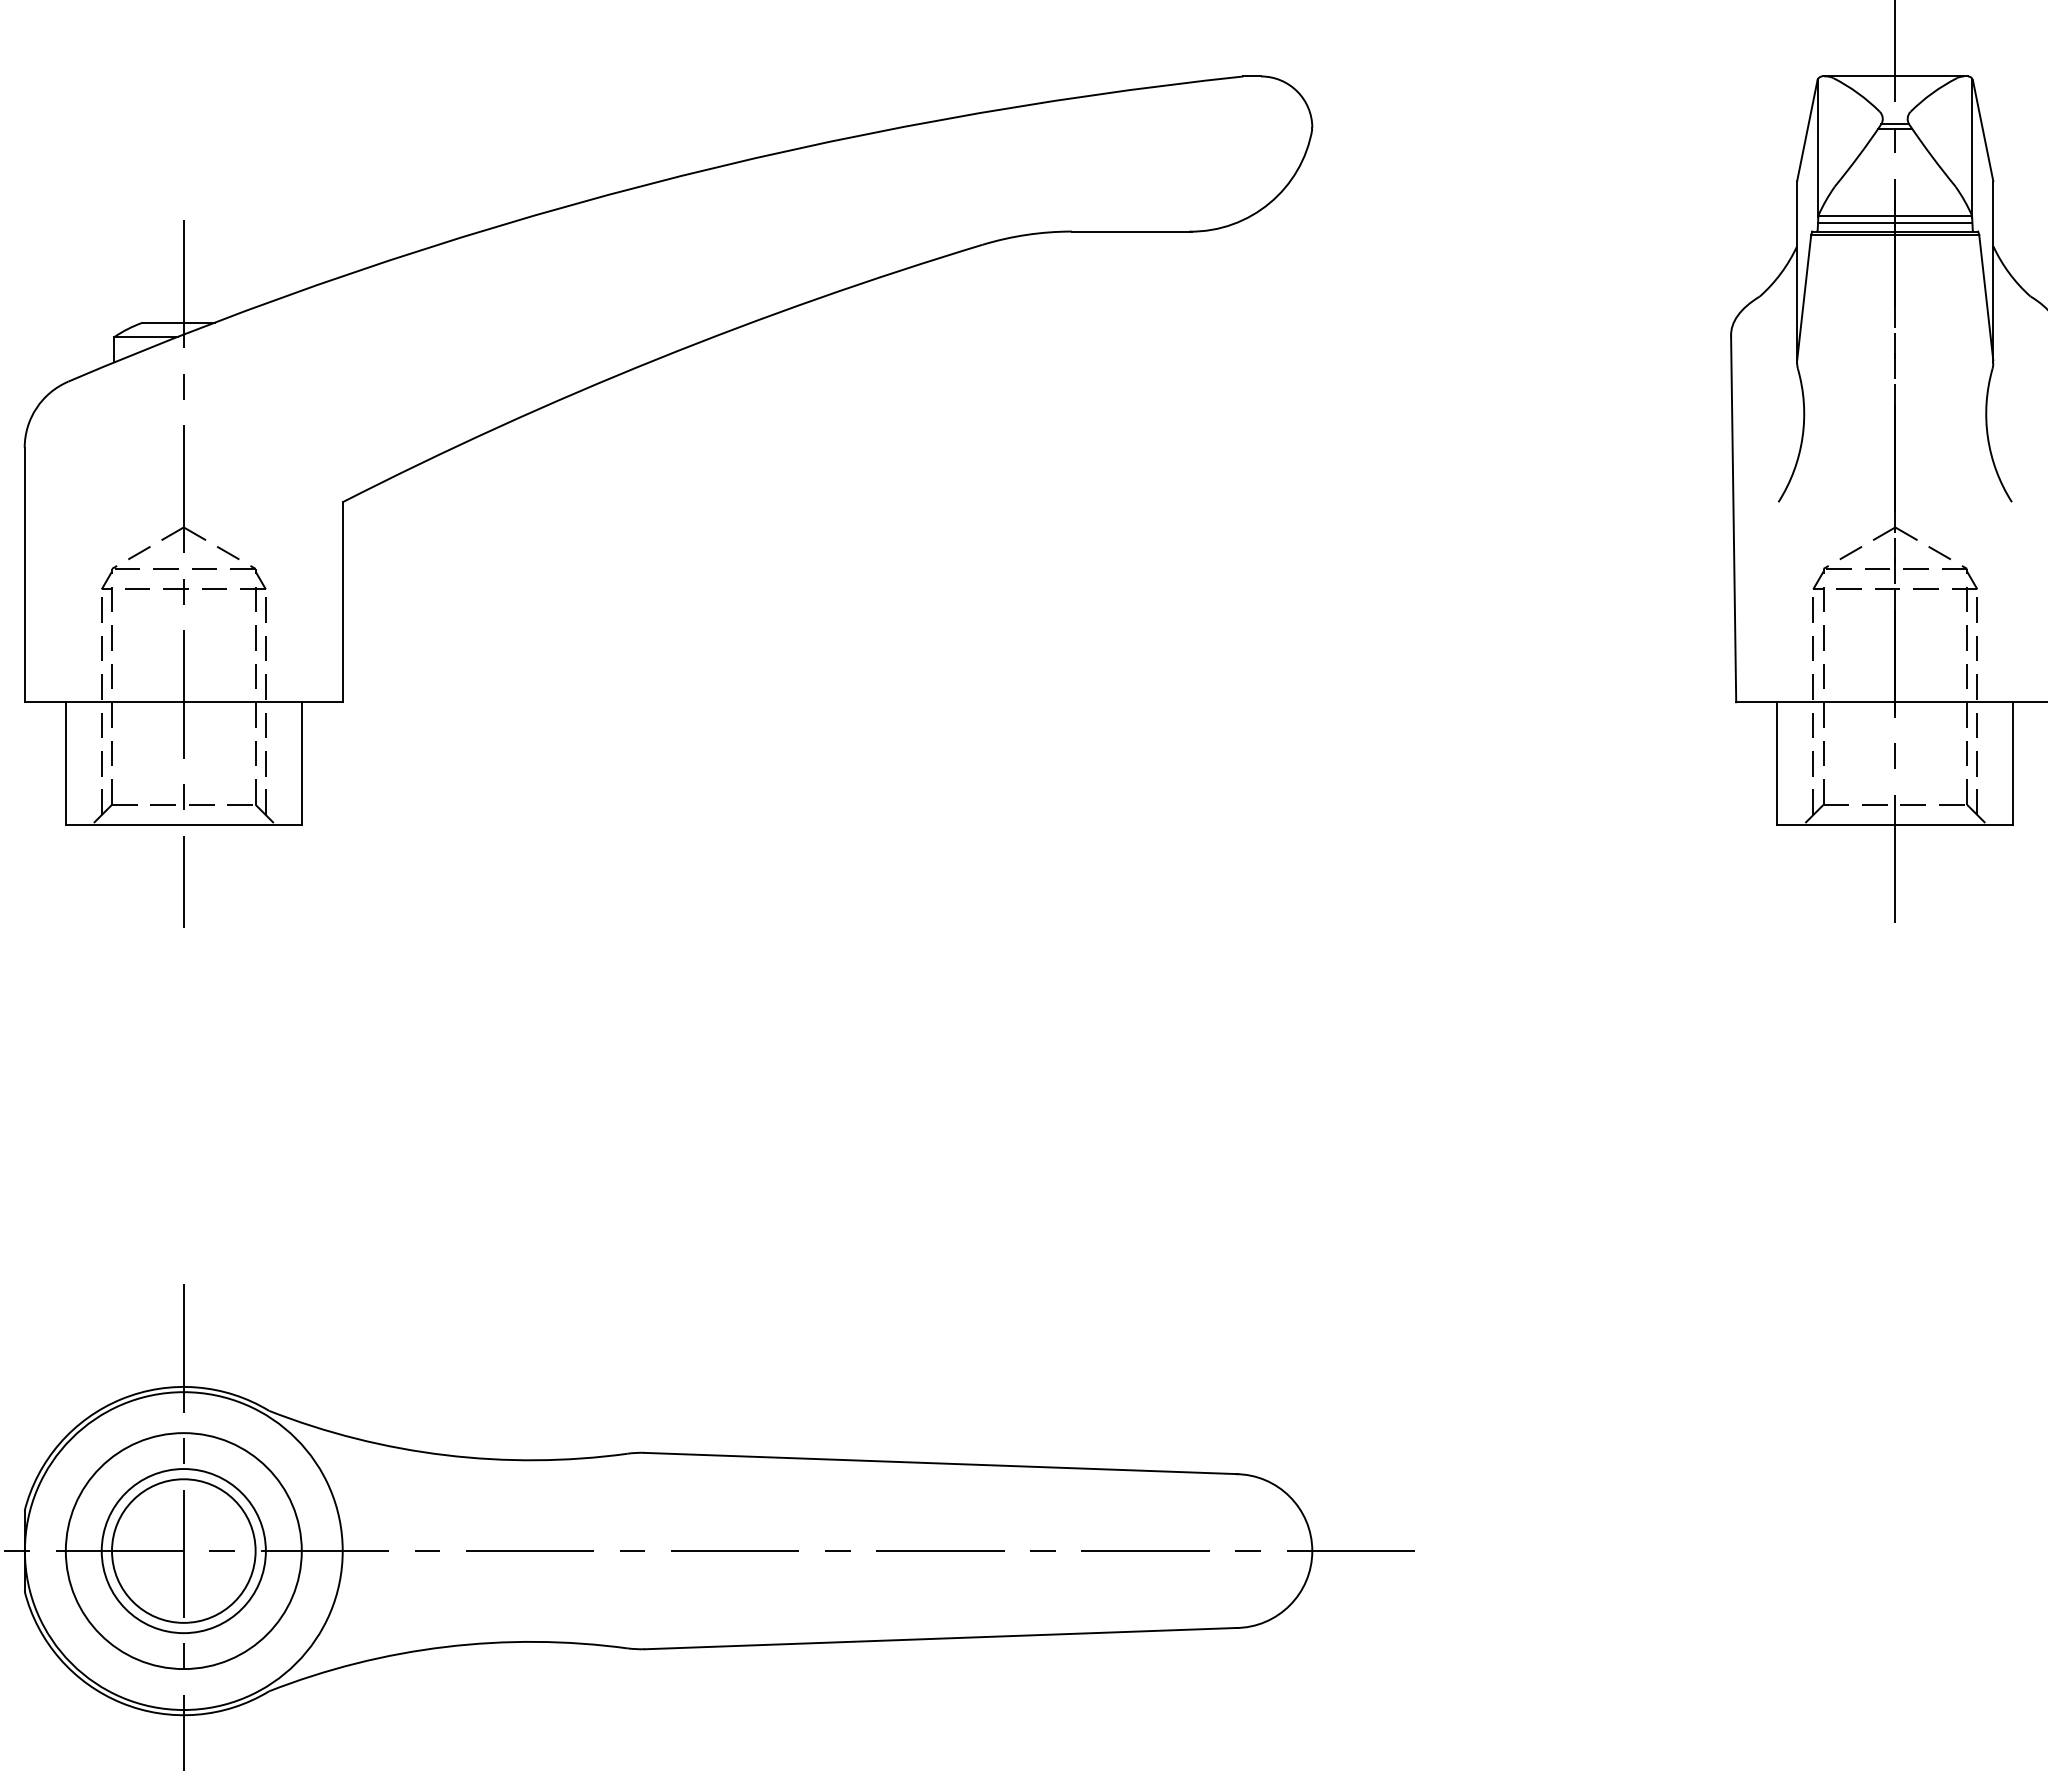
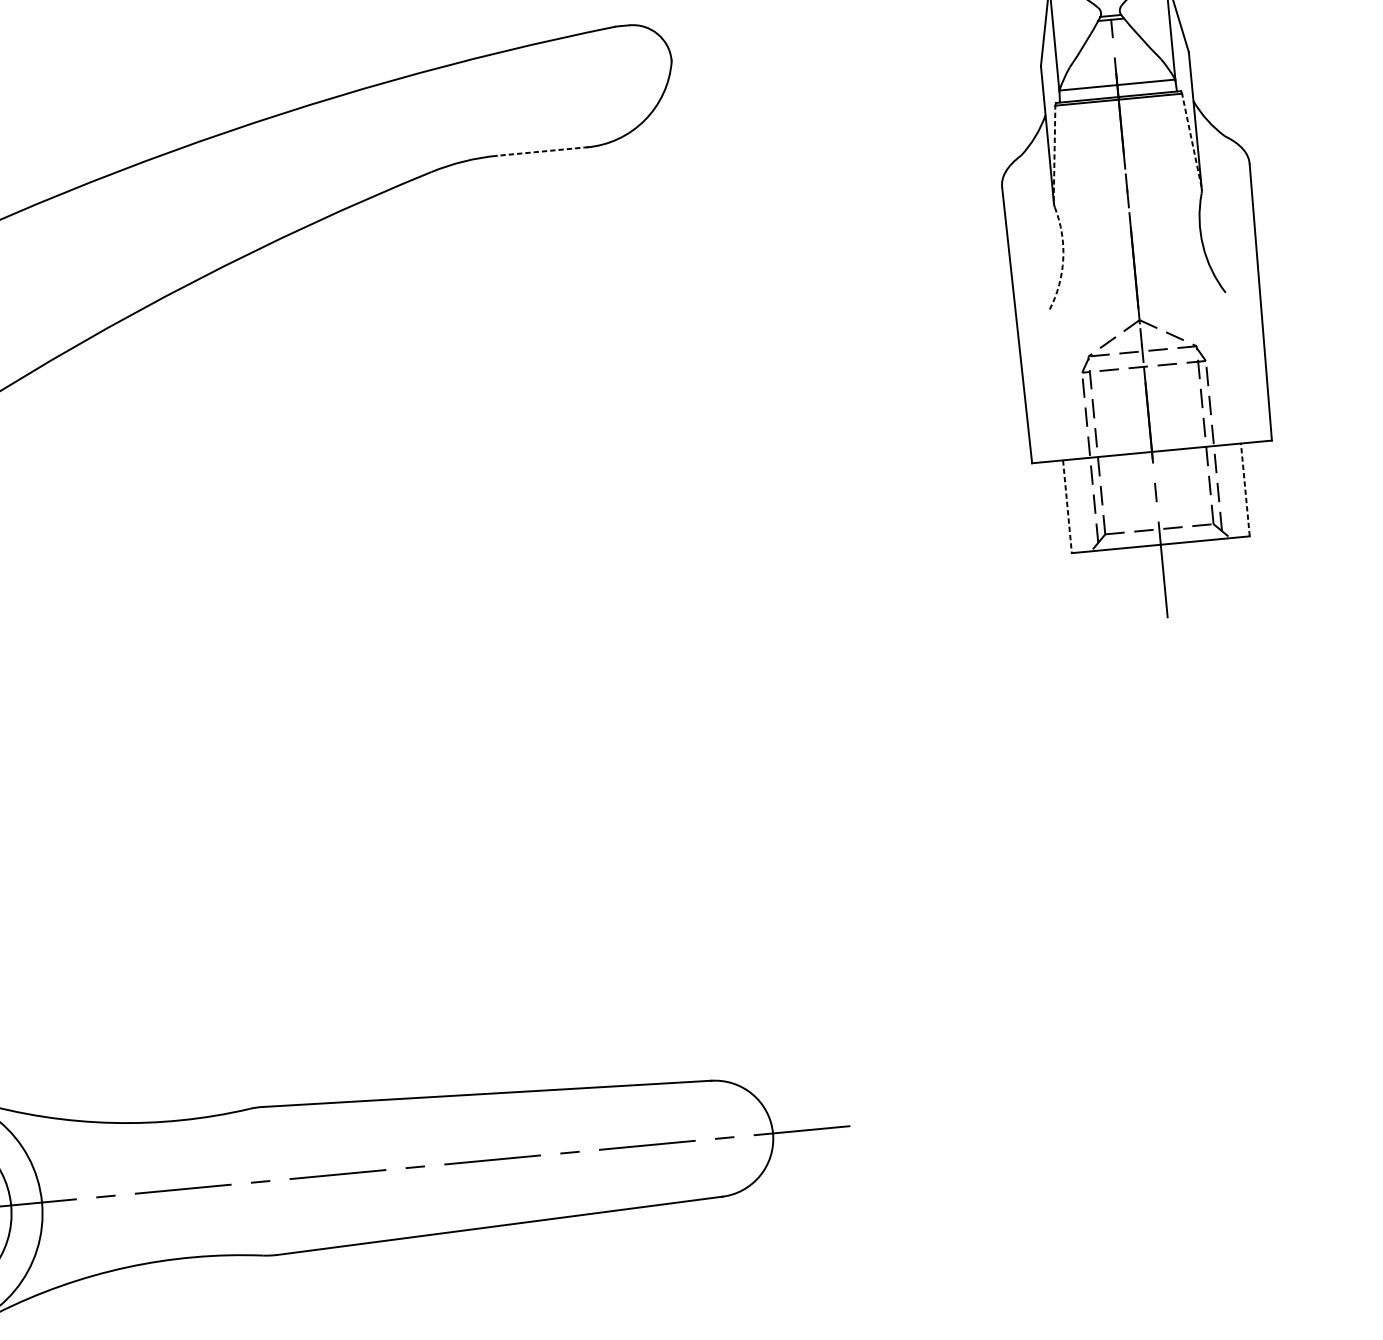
line: (1894, 223) -> (1117, 91), removed
line: (1131, 231) -> (542, 151), solid -> dashed
line: (1804, 297) -> (1054, 153), solid -> dashed
line: (1986, 297) -> (1191, 140), solid -> dashed
arc: (1802, 437) -> (1063, 258), solid -> dashed
line: (1777, 763) -> (1067, 506), solid -> dashed
line: (2013, 763) -> (1245, 489), solid -> dashed

